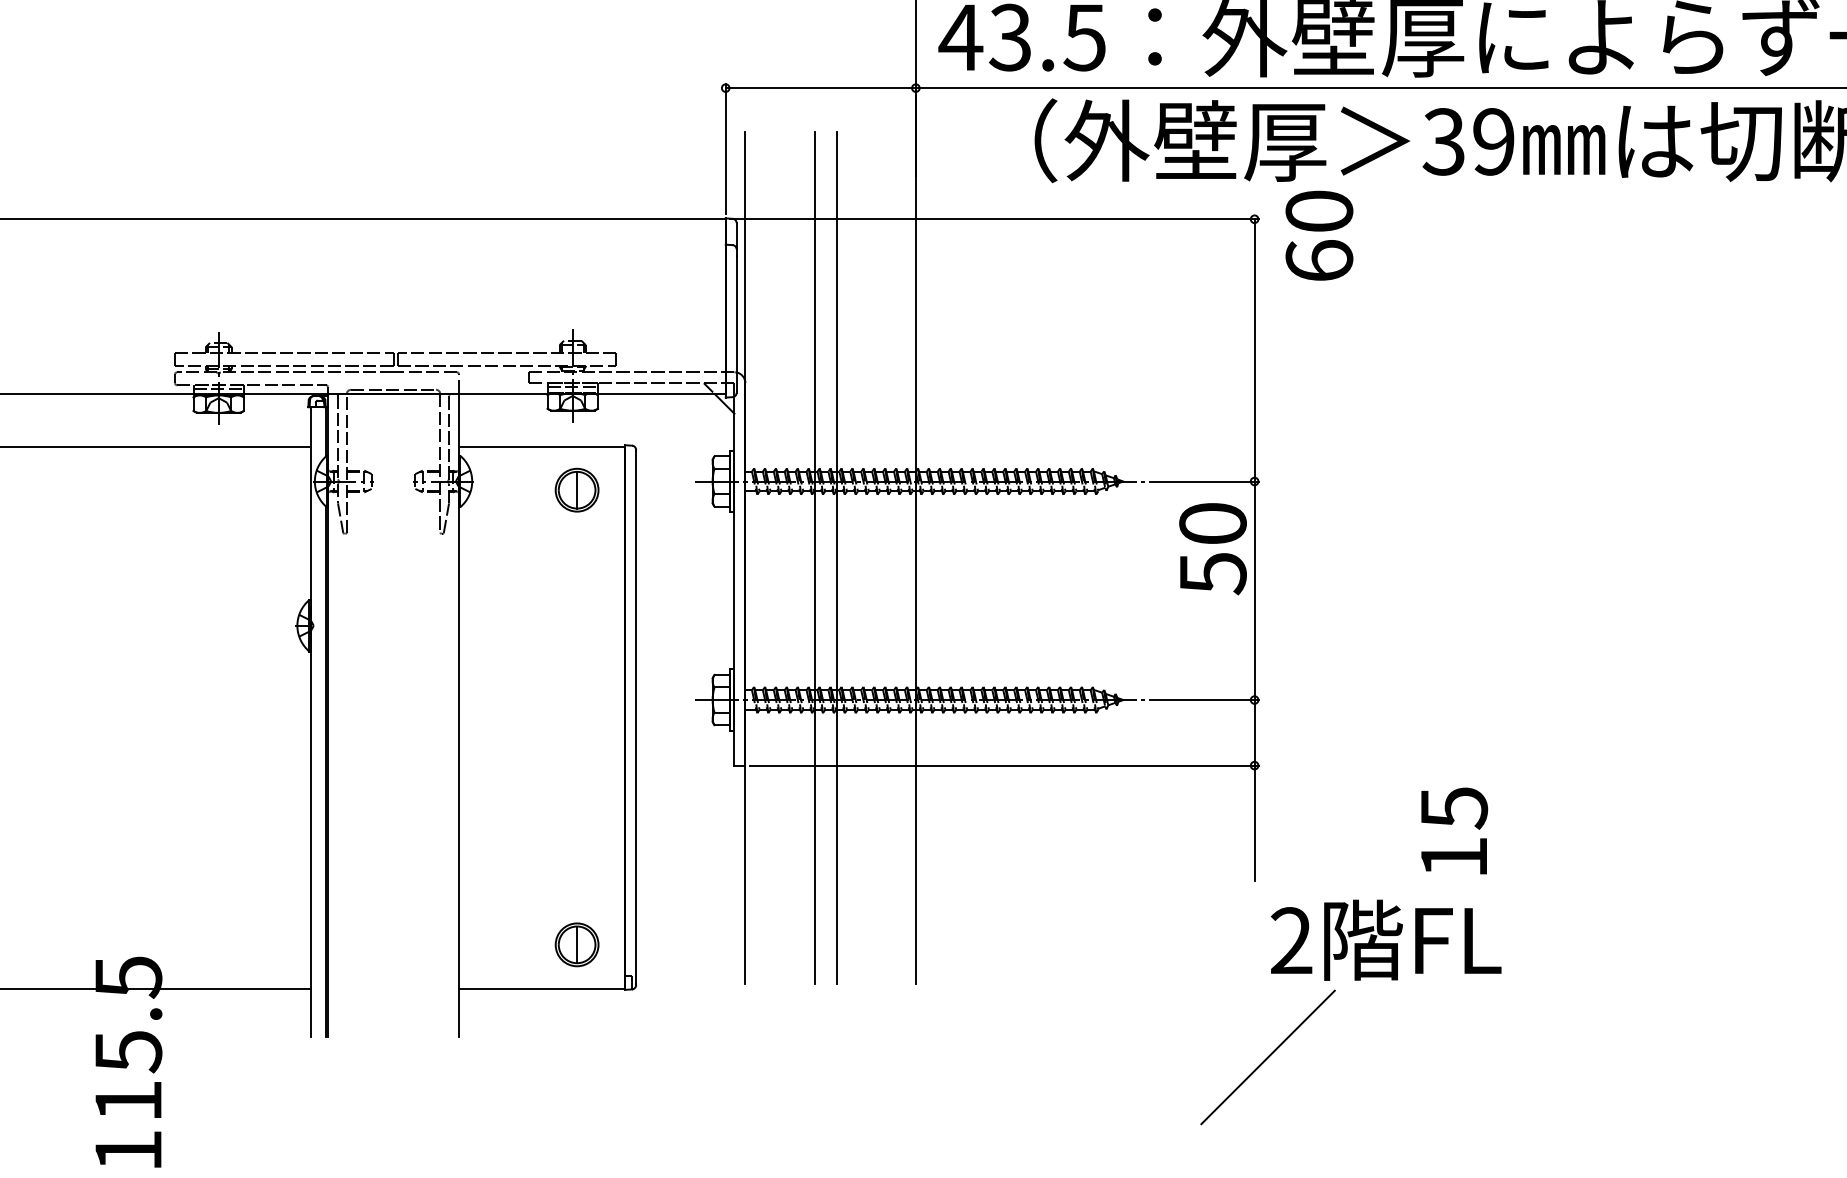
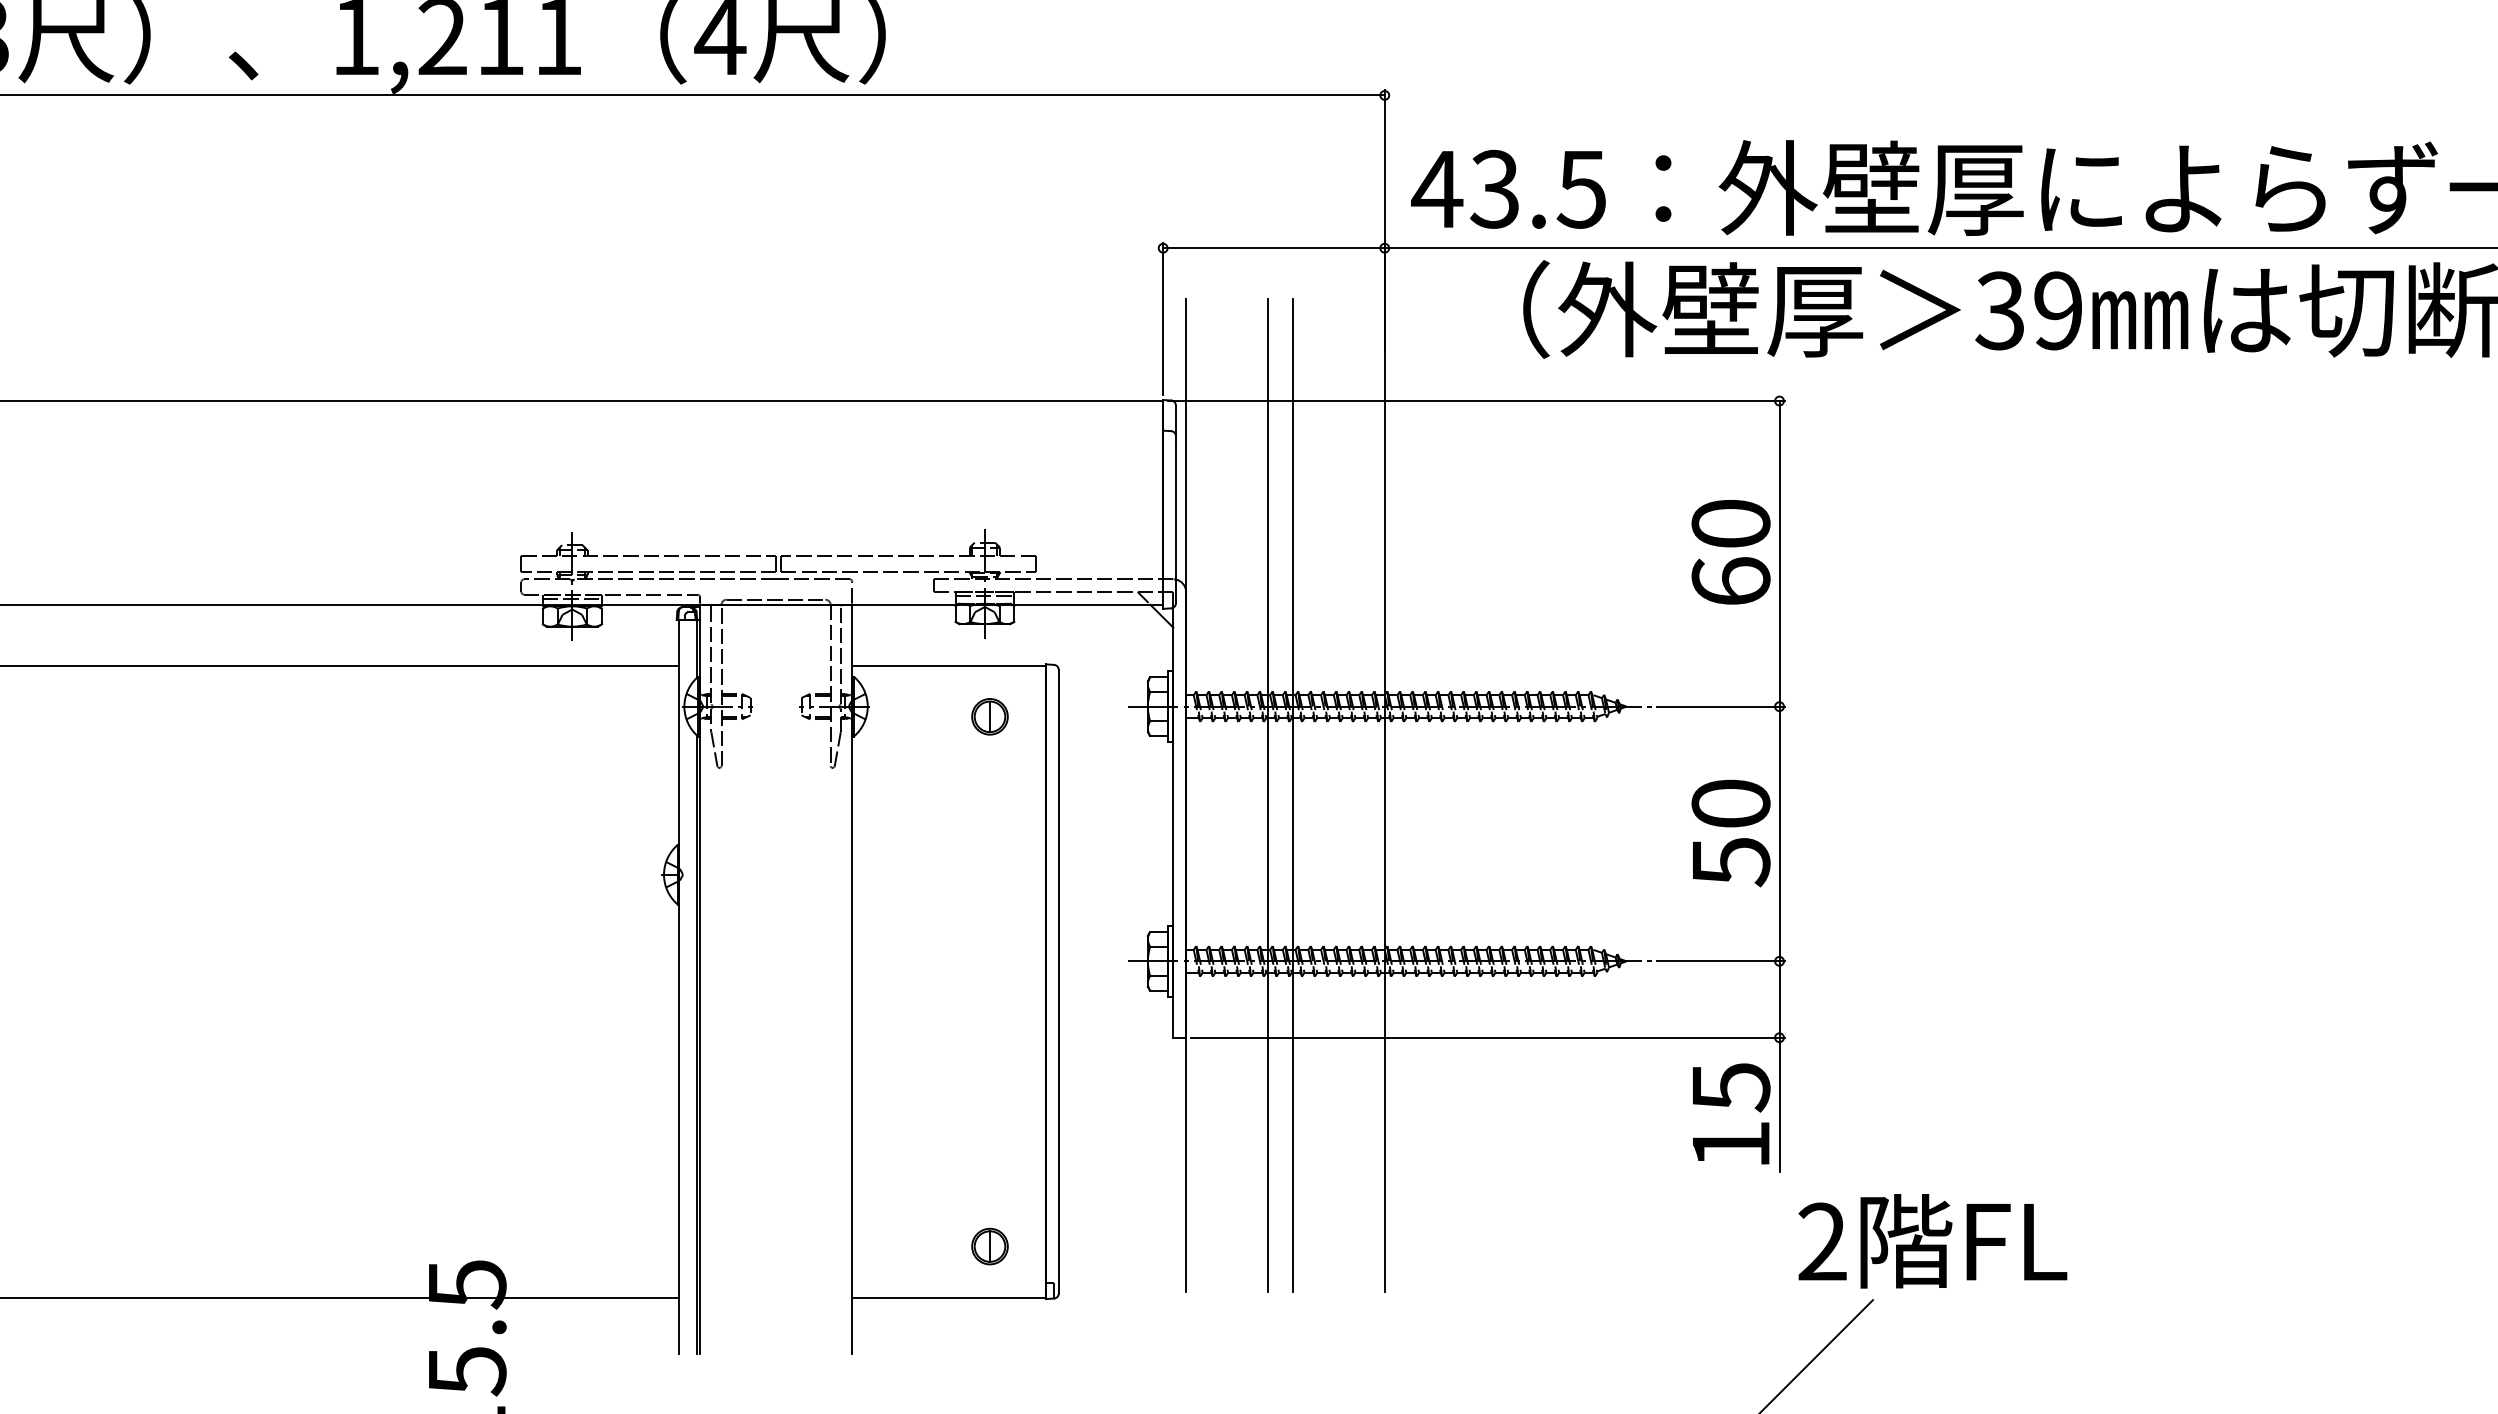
text: (1318, 235) -> (1730, 552), moved
part: (576, 489) -> (989, 716), size x0.71
text: (1212, 549) -> (1730, 833), moved
text: (1454, 830) -> (1731, 1113), moved
part: (576, 944) -> (989, 1246), size x0.71

